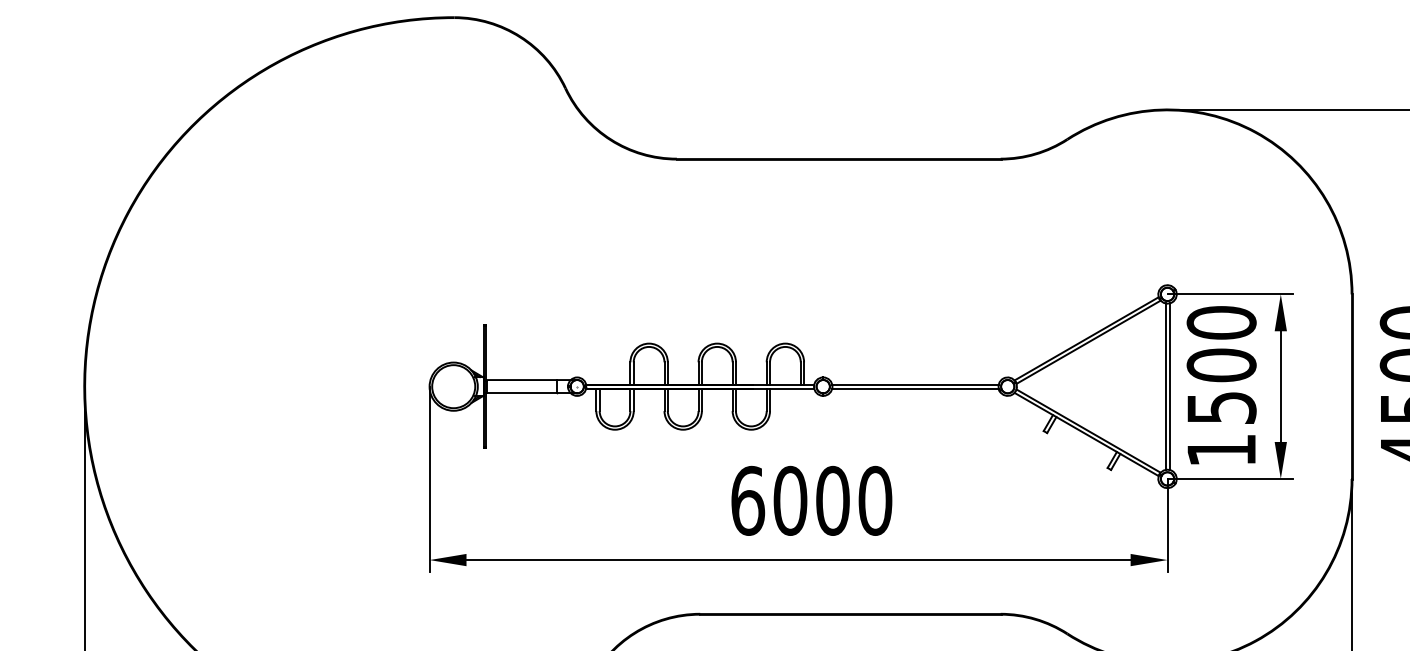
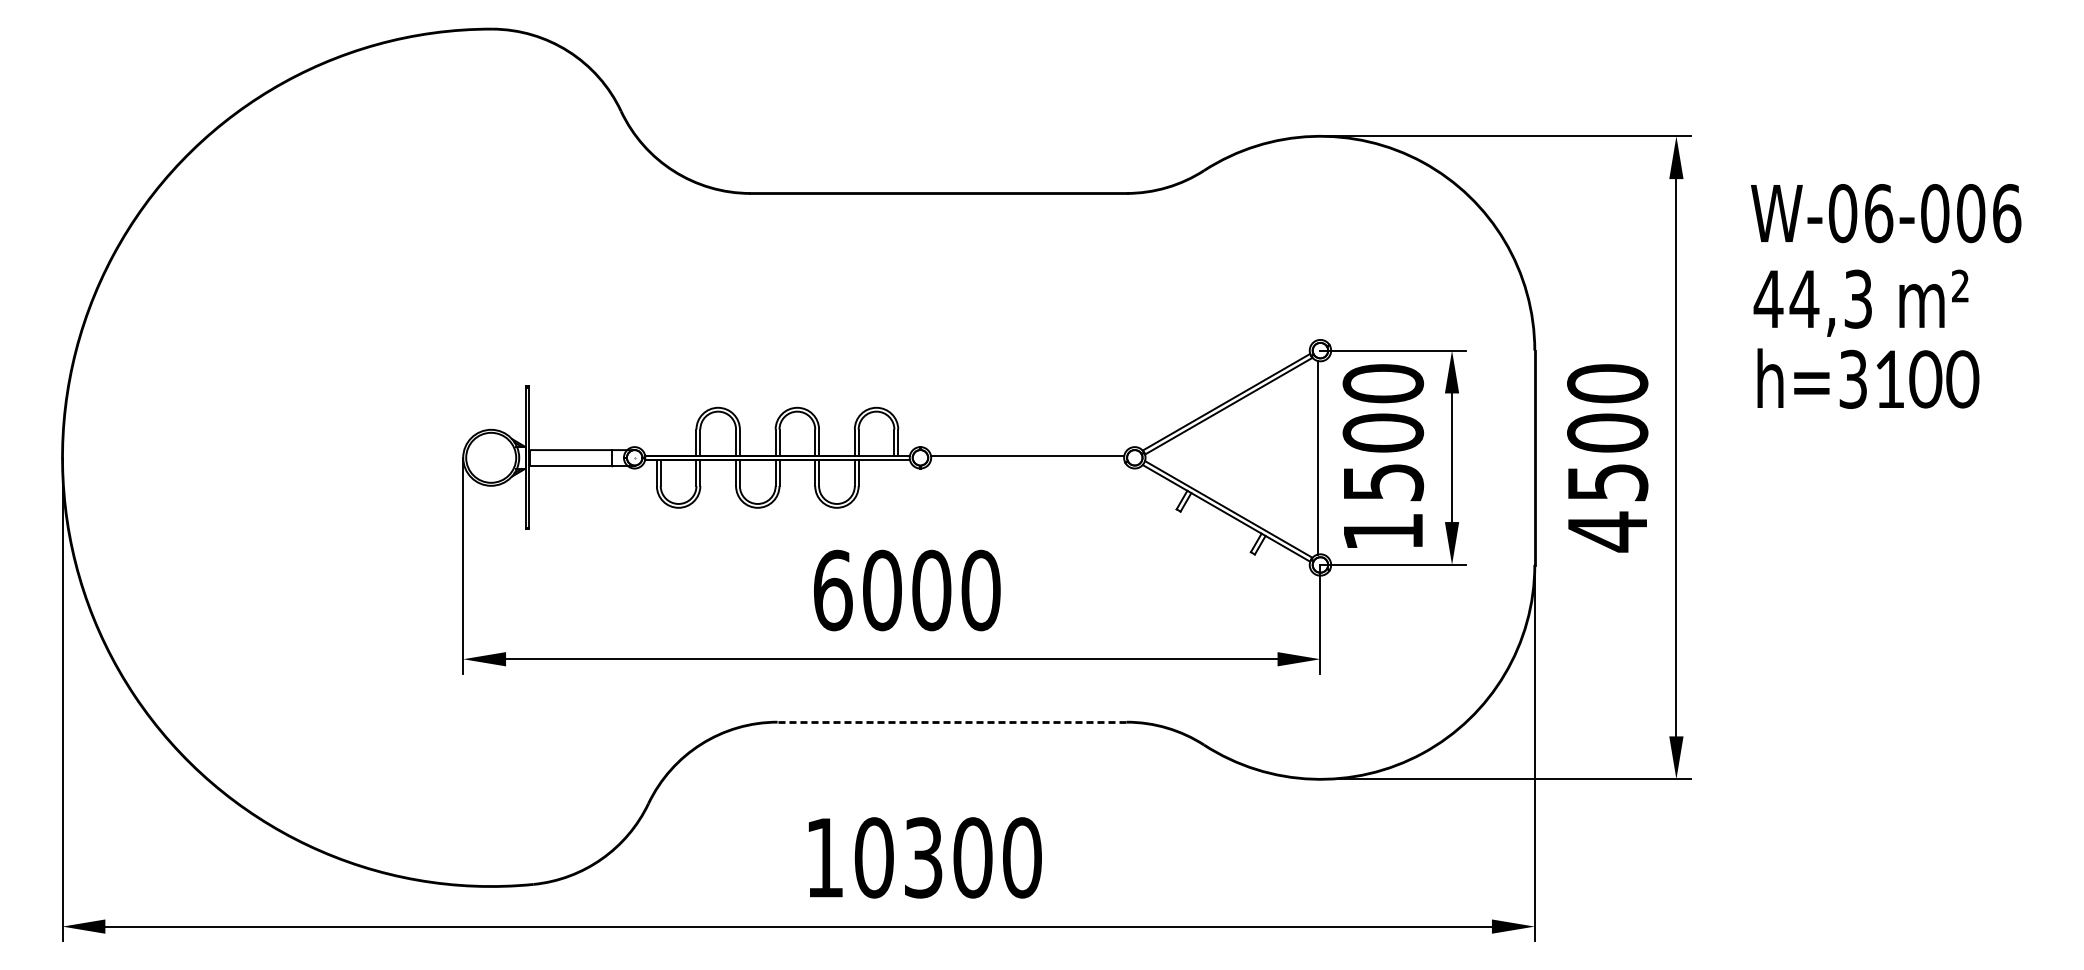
line: (1169, 386) -> (1322, 457), removed
line: (915, 388) -> (1027, 460), removed
line: (850, 614) -> (952, 722), solid -> dashed

